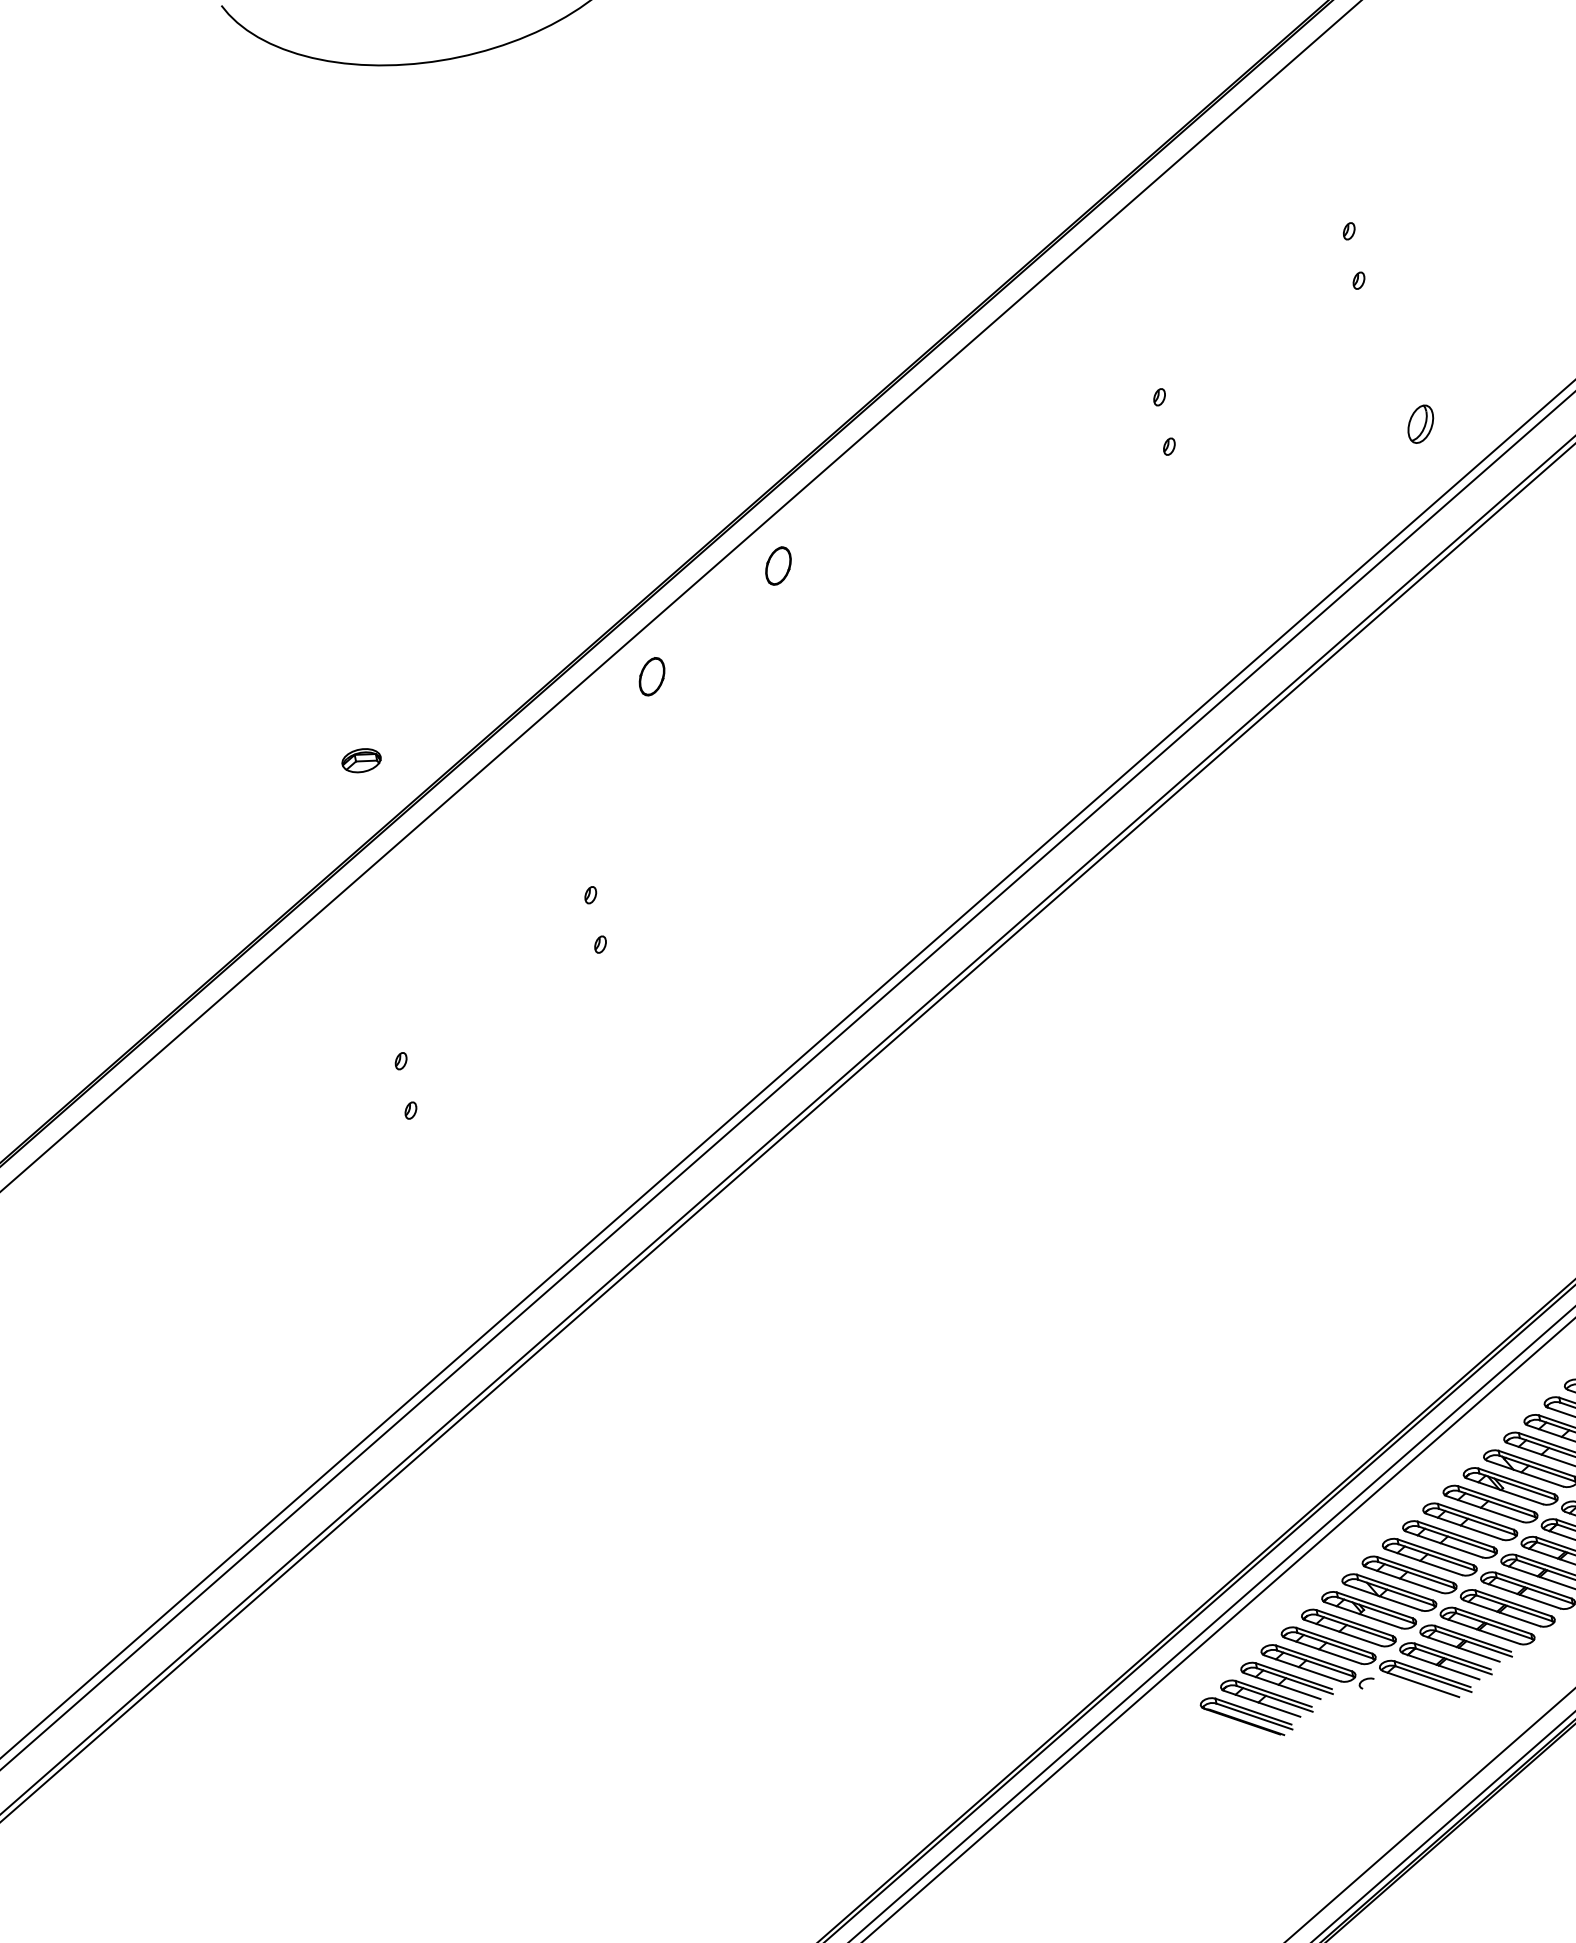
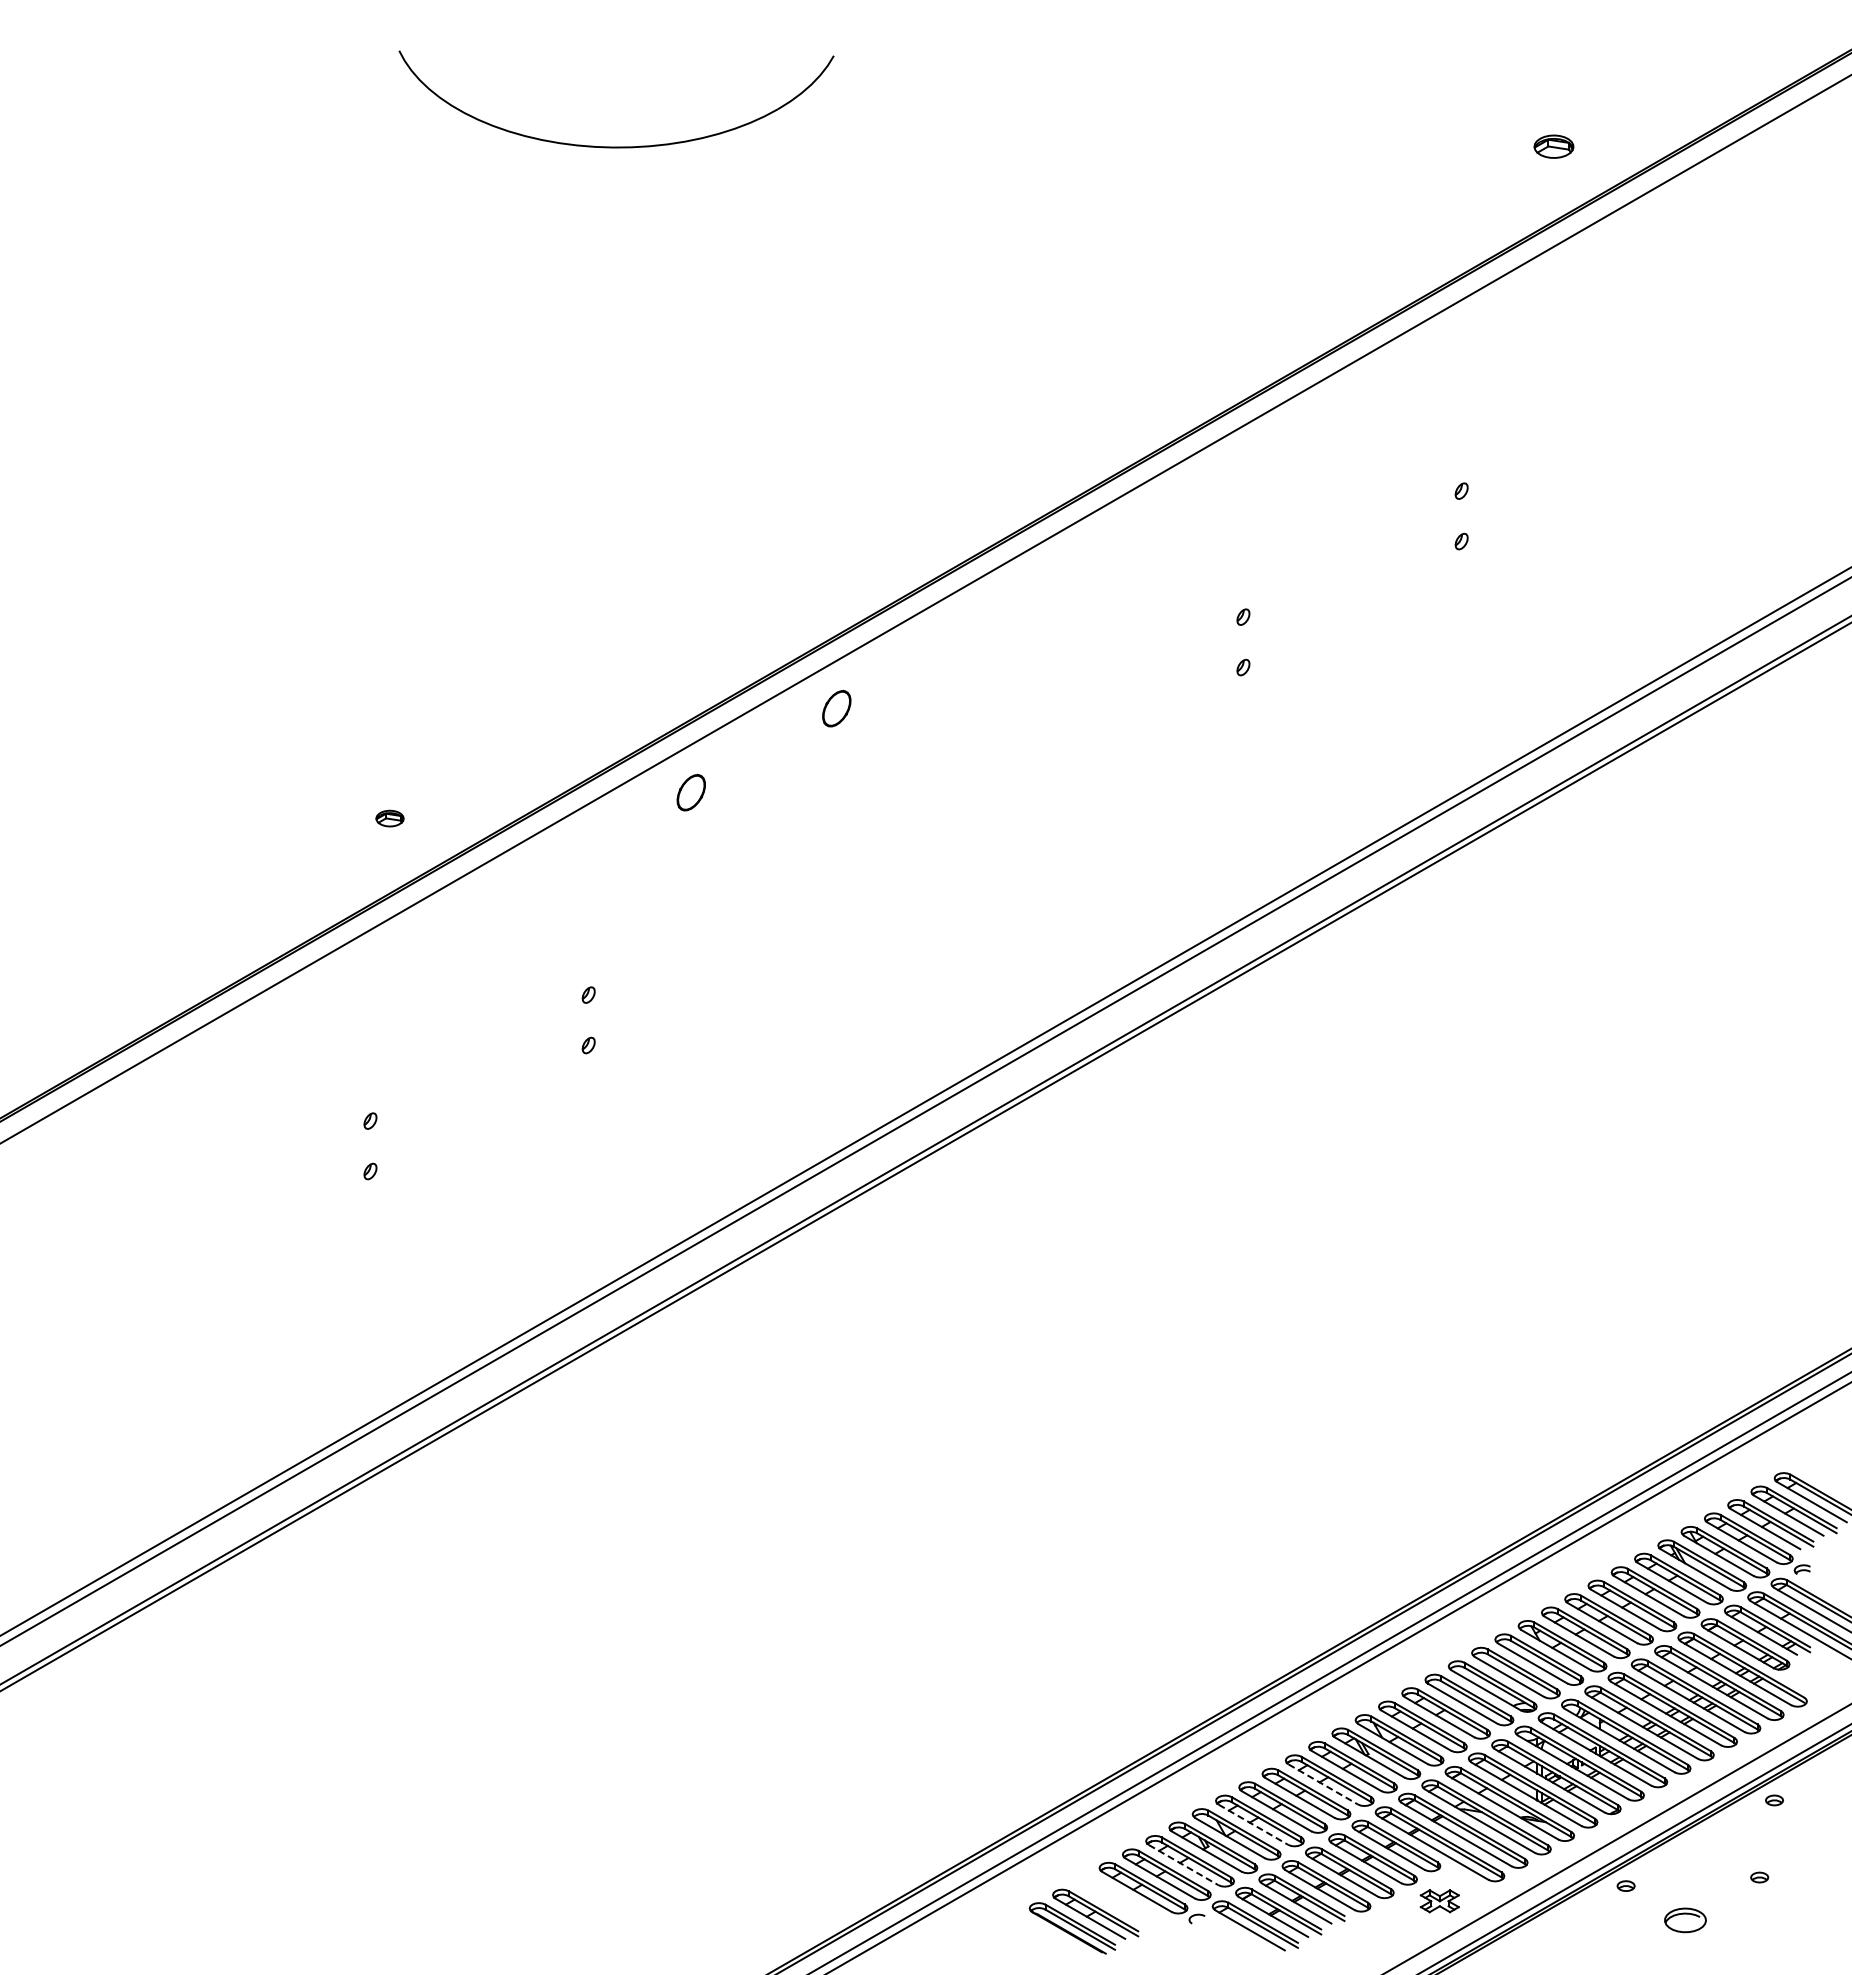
part: (1420, 423) -> (1494, 693), removed
part: (361, 760) -> (389, 818), size x0.7
line: (1464, 1526) -> (1323, 1784), solid -> dashed
line: (1404, 1580) -> (1253, 1825), solid -> dashed
line: (1343, 1633) -> (1183, 1865), solid -> dashed
part: (1286, 1680) -> (1118, 1900), removed

